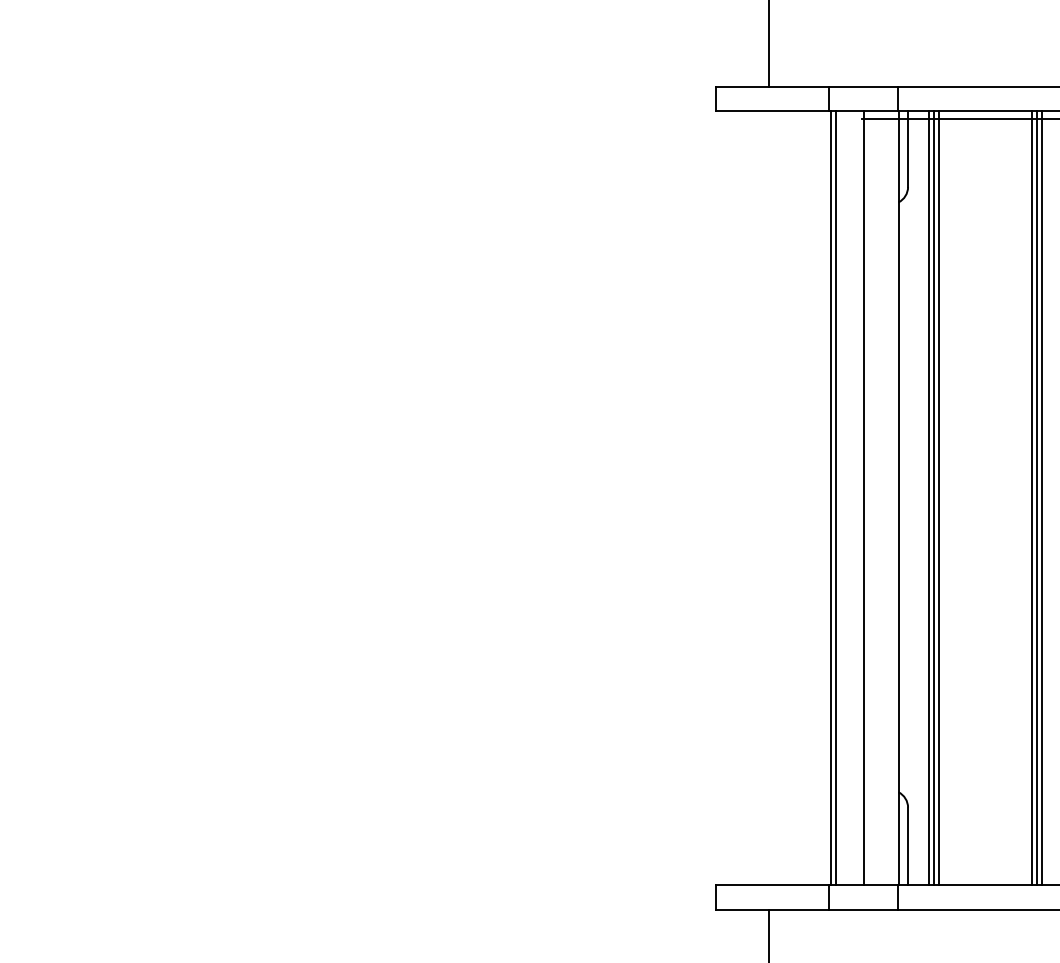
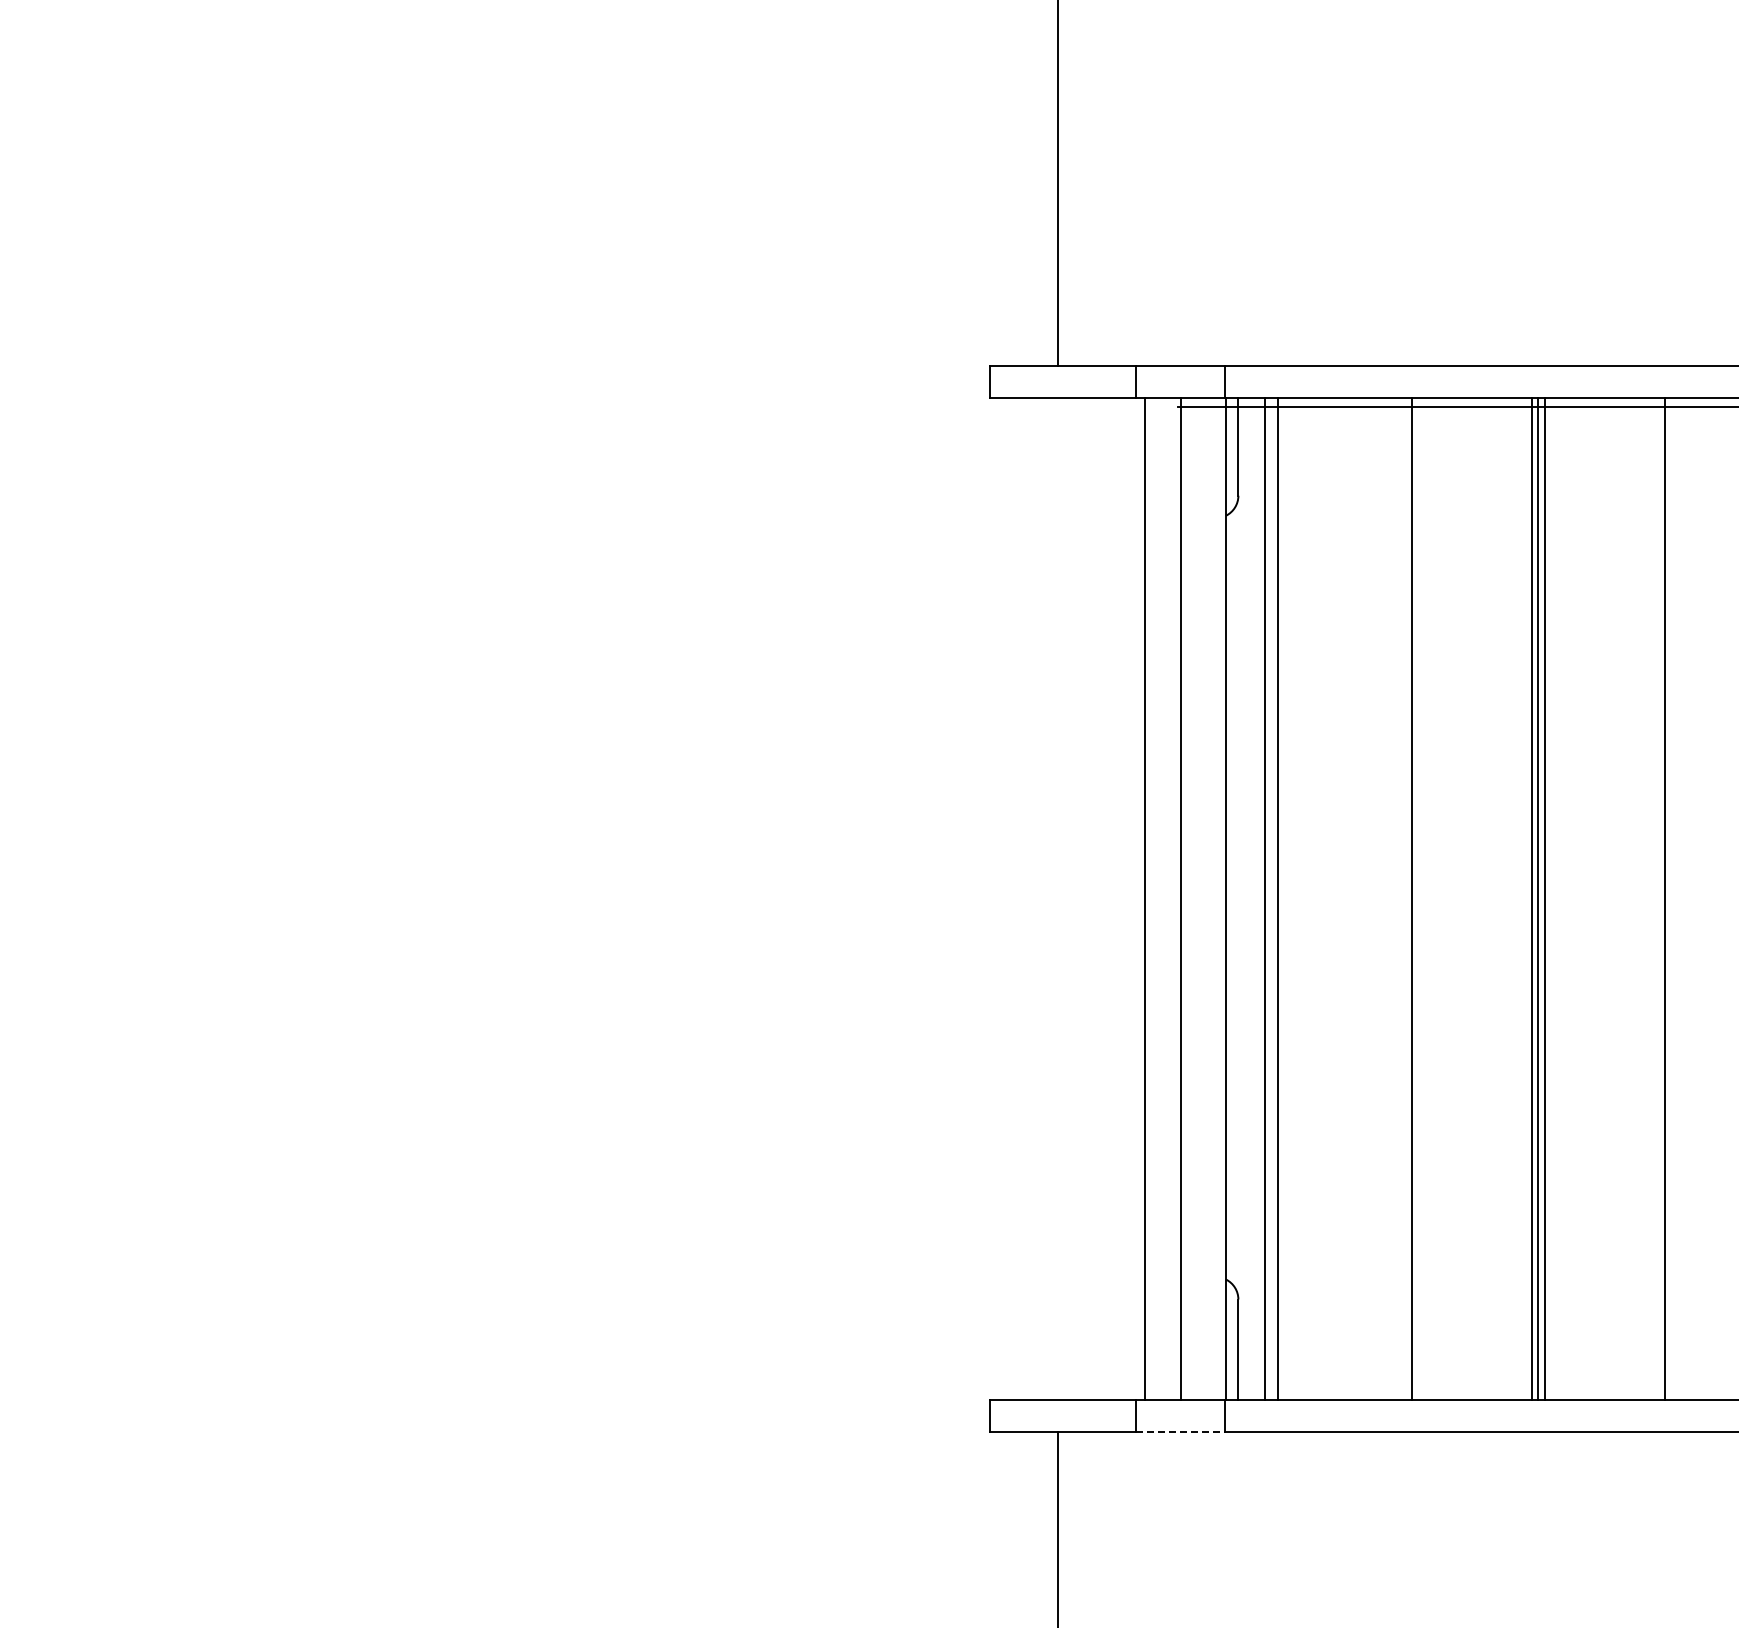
line: (830, 497) -> (1138, 898), removed
line: (933, 497) -> (1271, 898), removed
line: (1031, 497) -> (1398, 898), removed
line: (1036, 497) -> (1404, 898), removed
line: (863, 909) -> (1180, 1431), solid -> dashed

